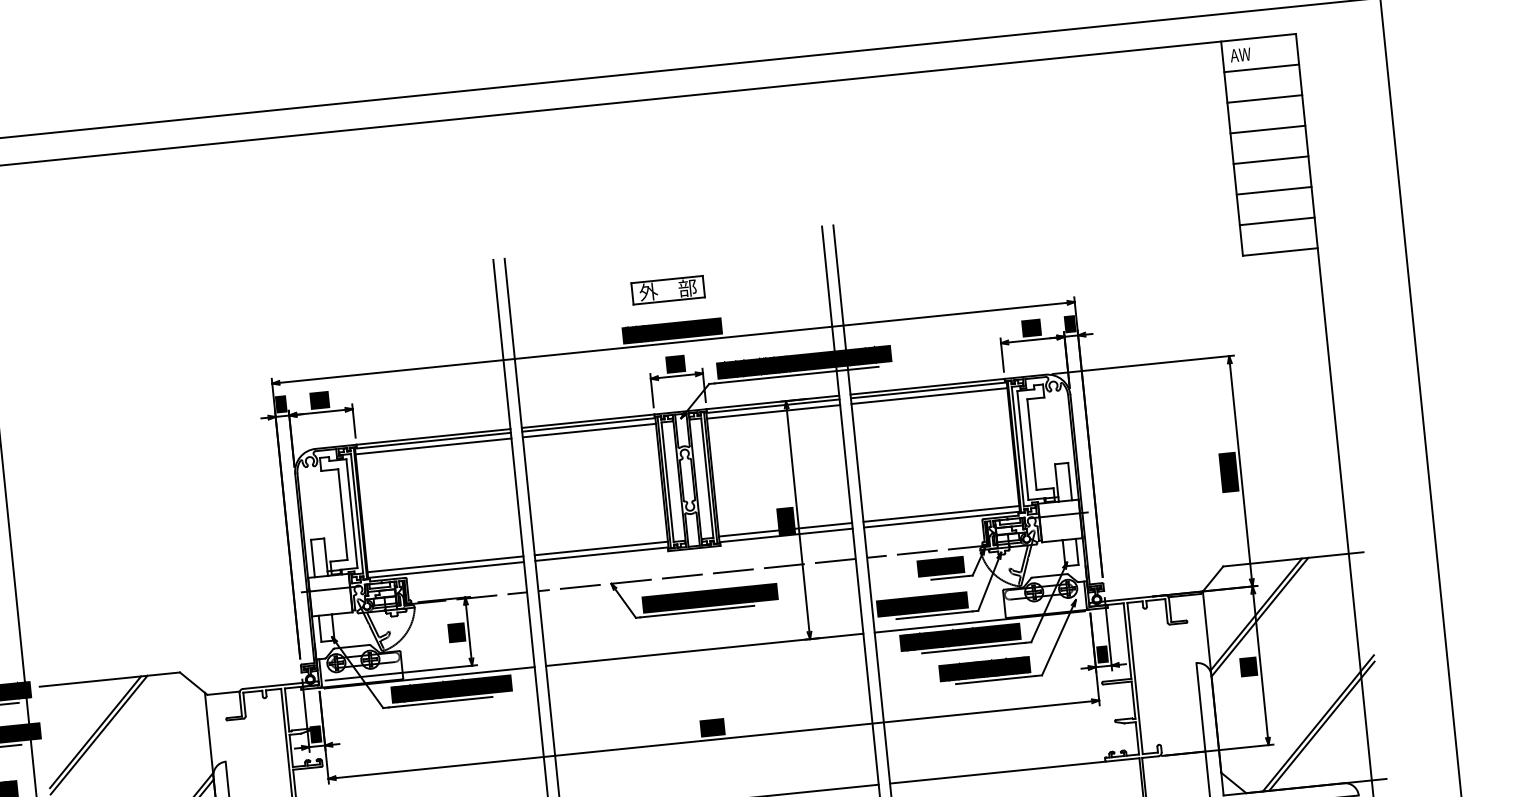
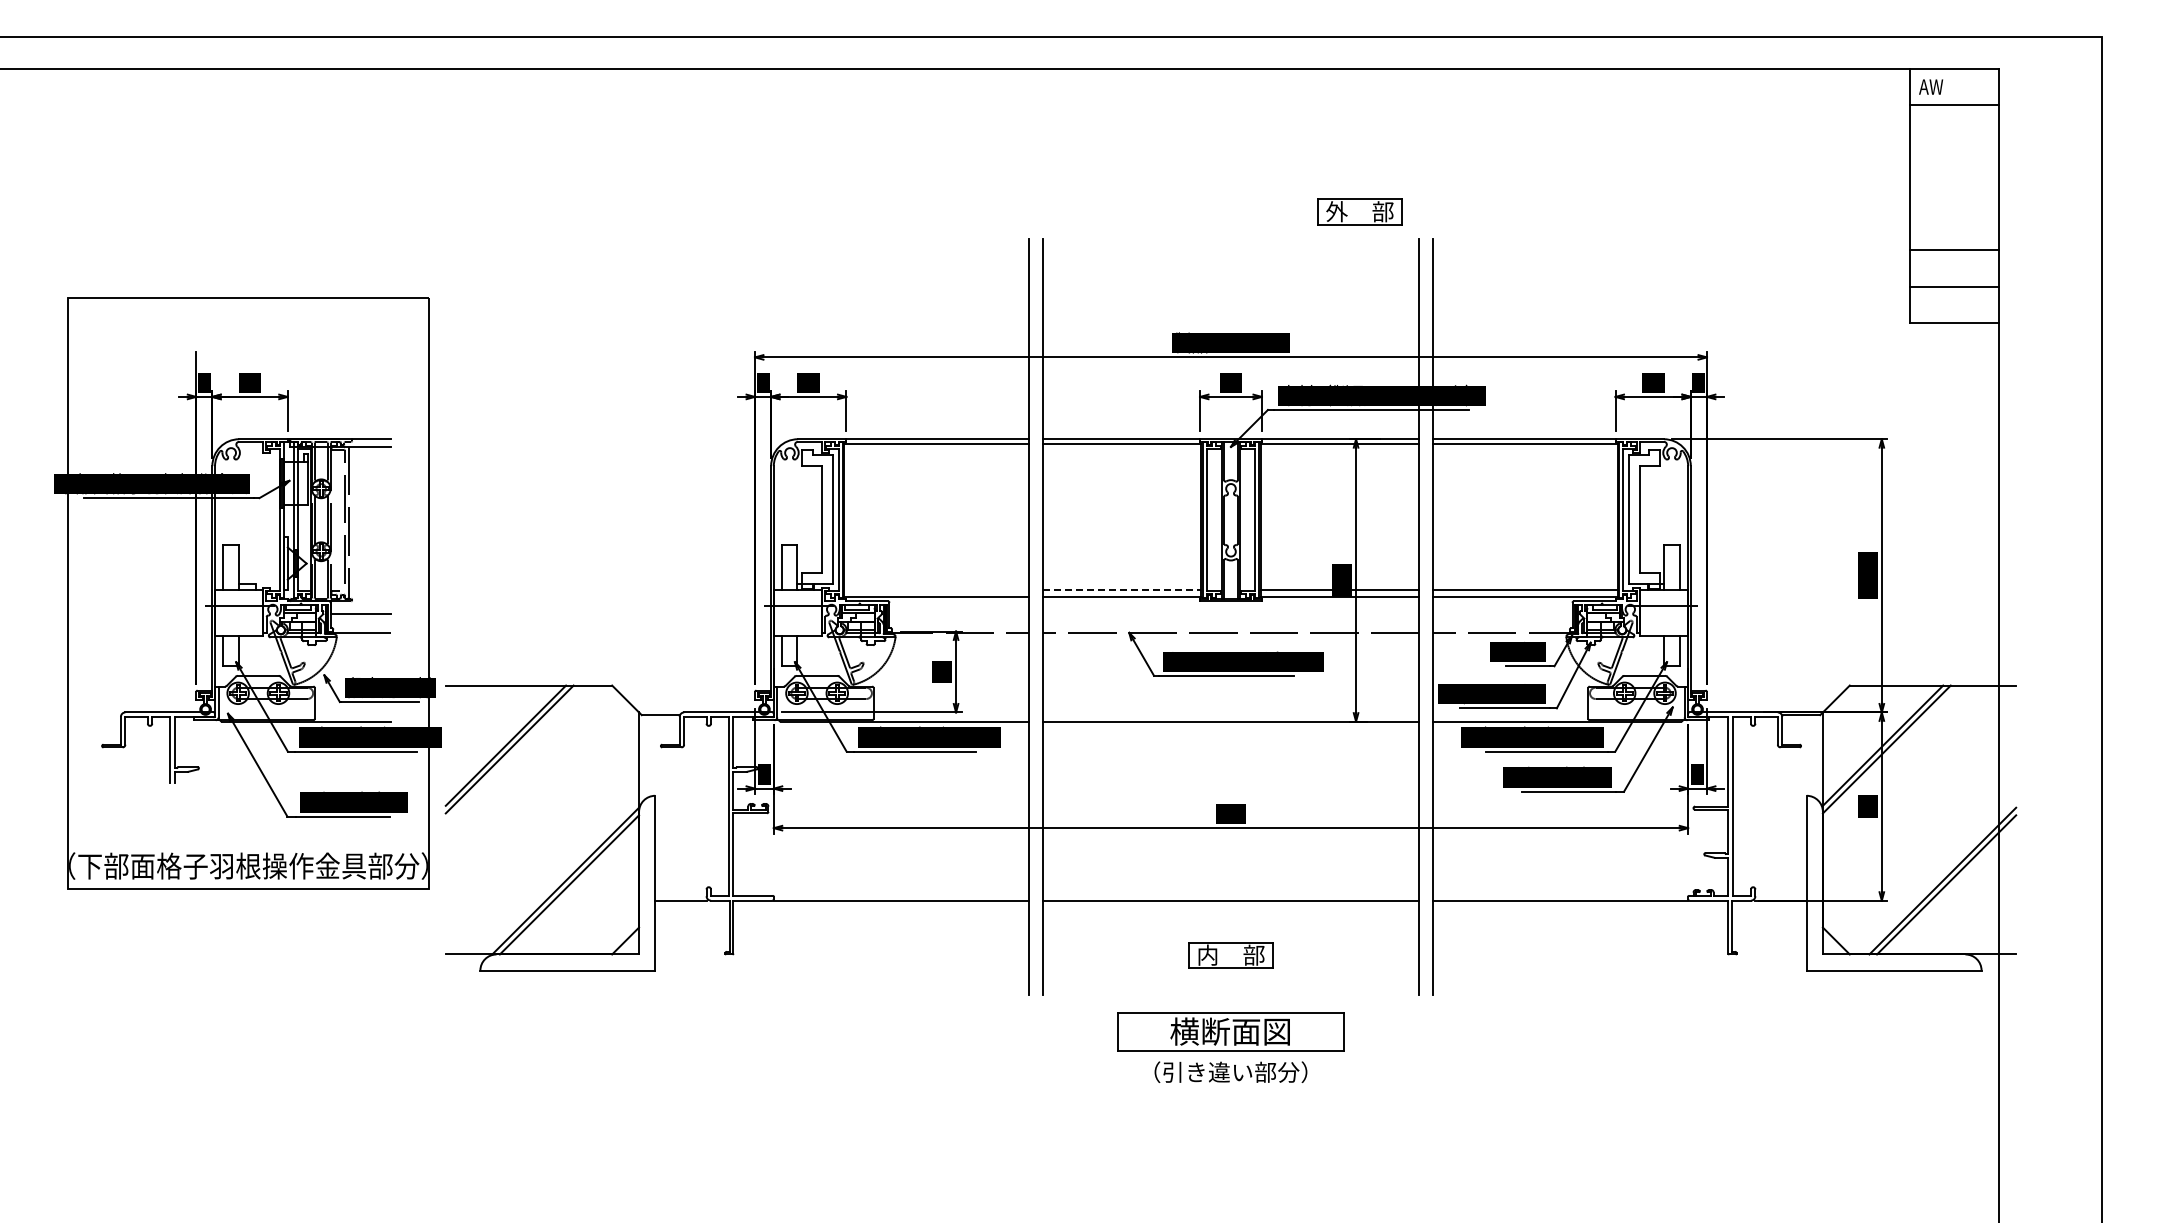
line: (1264, 99) -> (1953, 141), removed
line: (1267, 129) -> (1953, 177), removed
line: (1270, 160) -> (1953, 214), removed
part: (667, 289) -> (1359, 211), moved
line: (928, 396) -> (1524, 450), removed
line: (773, 411) -> (1340, 450), removed
line: (589, 430) -> (1121, 450), removed
line: (433, 446) -> (936, 450), removed
line: (601, 548) -> (1121, 590), solid -> dashed
line: (445, 564) -> (936, 590), removed

